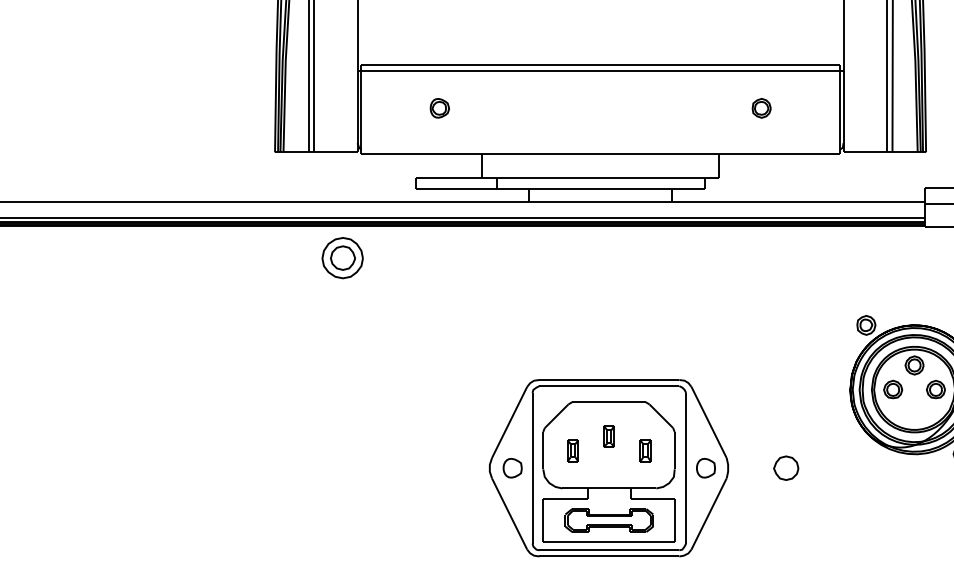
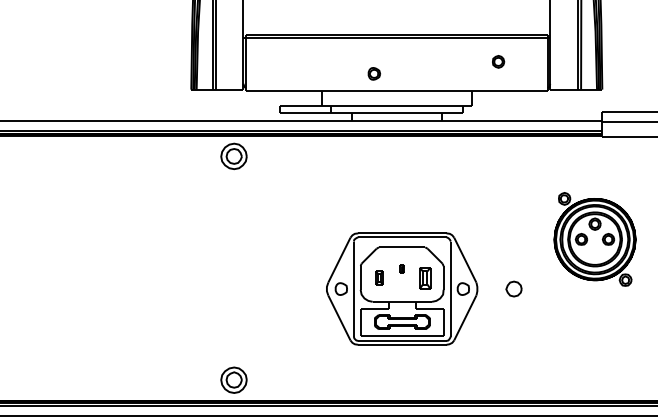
part: (438, 107) -> (373, 73), moved
part: (609, 435) -> (402, 268), size x0.6
part: (645, 449) -> (425, 277), size x1.6

